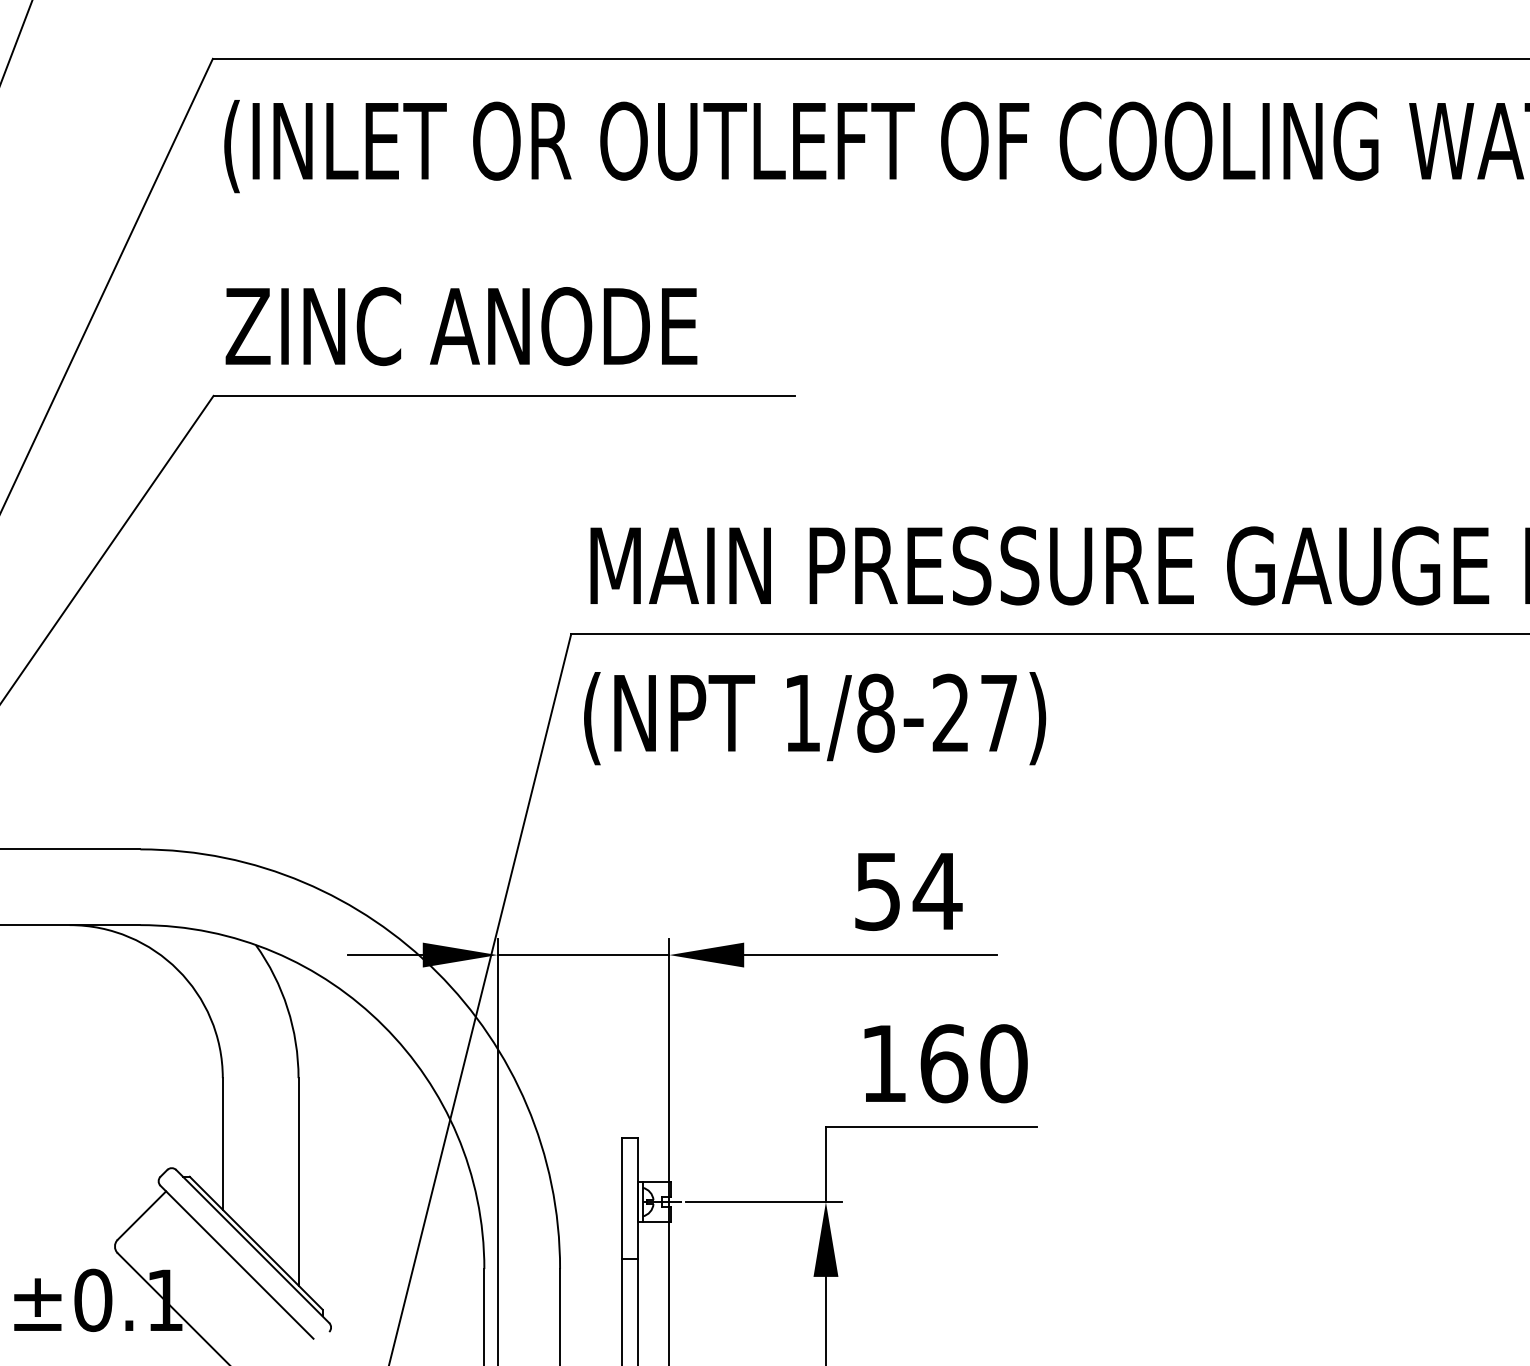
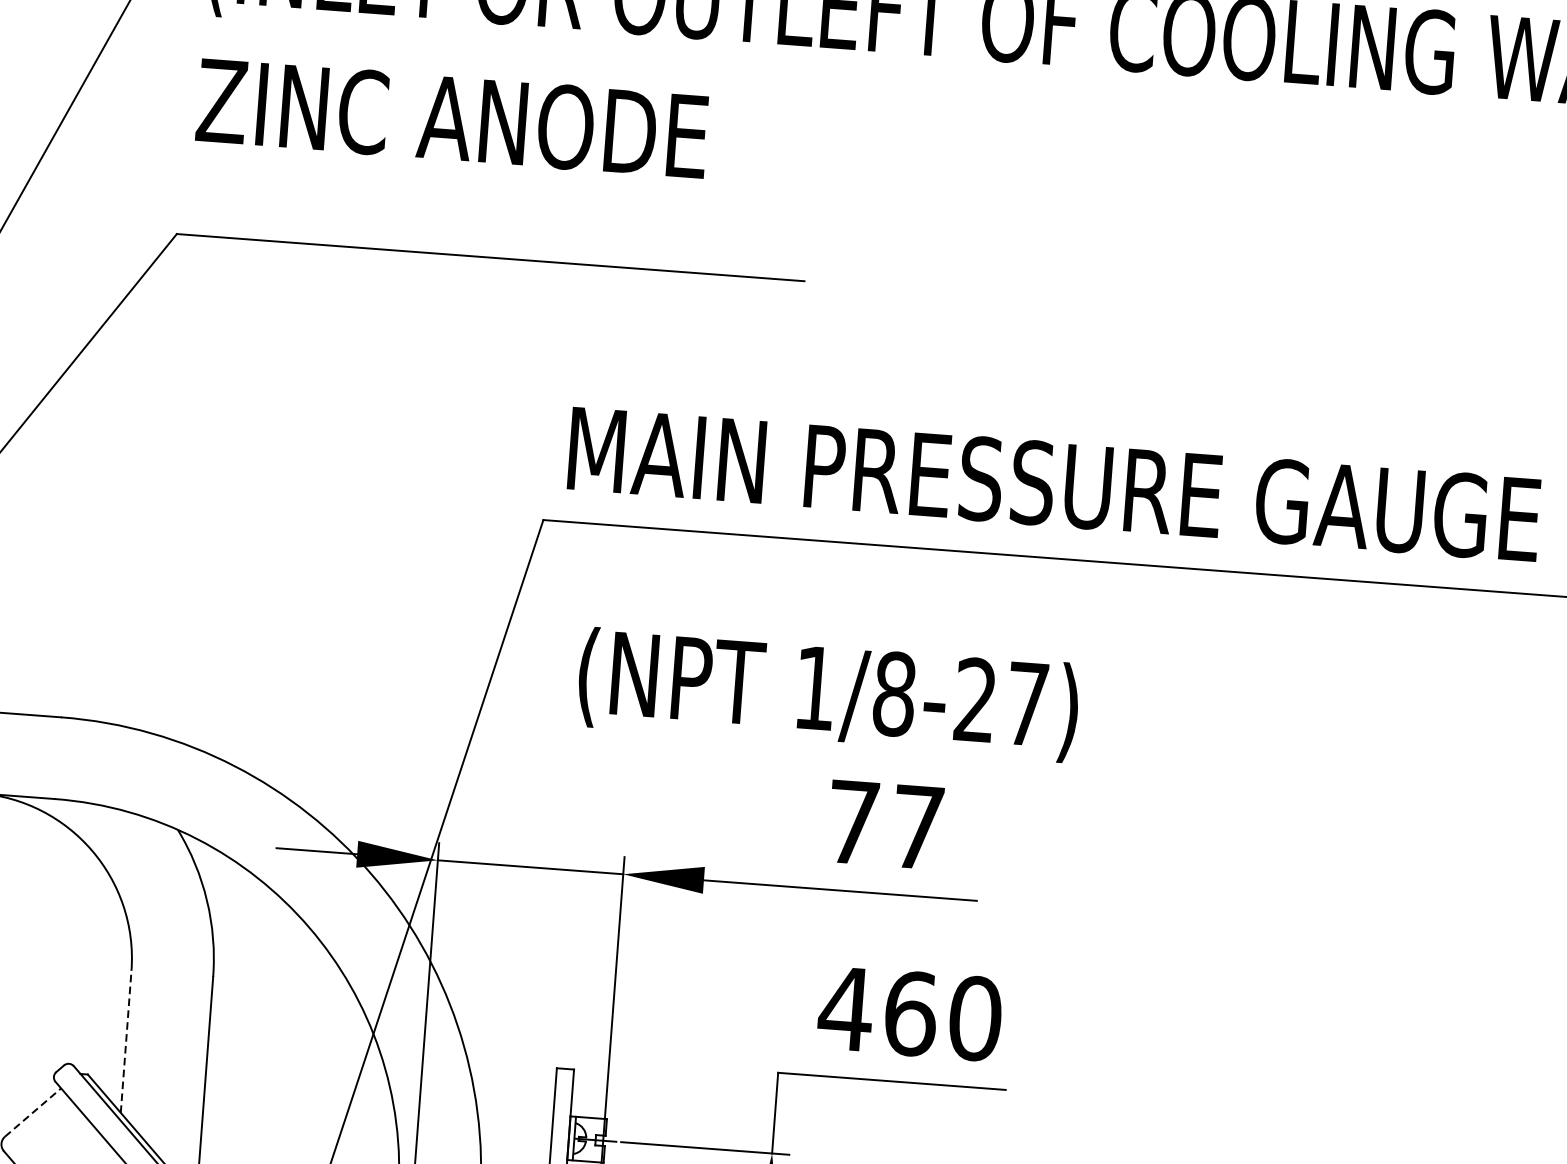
text: (461, 326) -> (452, 118), moved
text: (815, 718) -> (828, 694), moved
text: (908, 891) -> (886, 825), 54 -> 77
text: (883, 1063) -> (845, 1008), 160 -> 460
line: (222, 1143) -> (125, 1041), solid -> dashed
line: (142, 1215) -> (33, 1112), solid -> dashed

